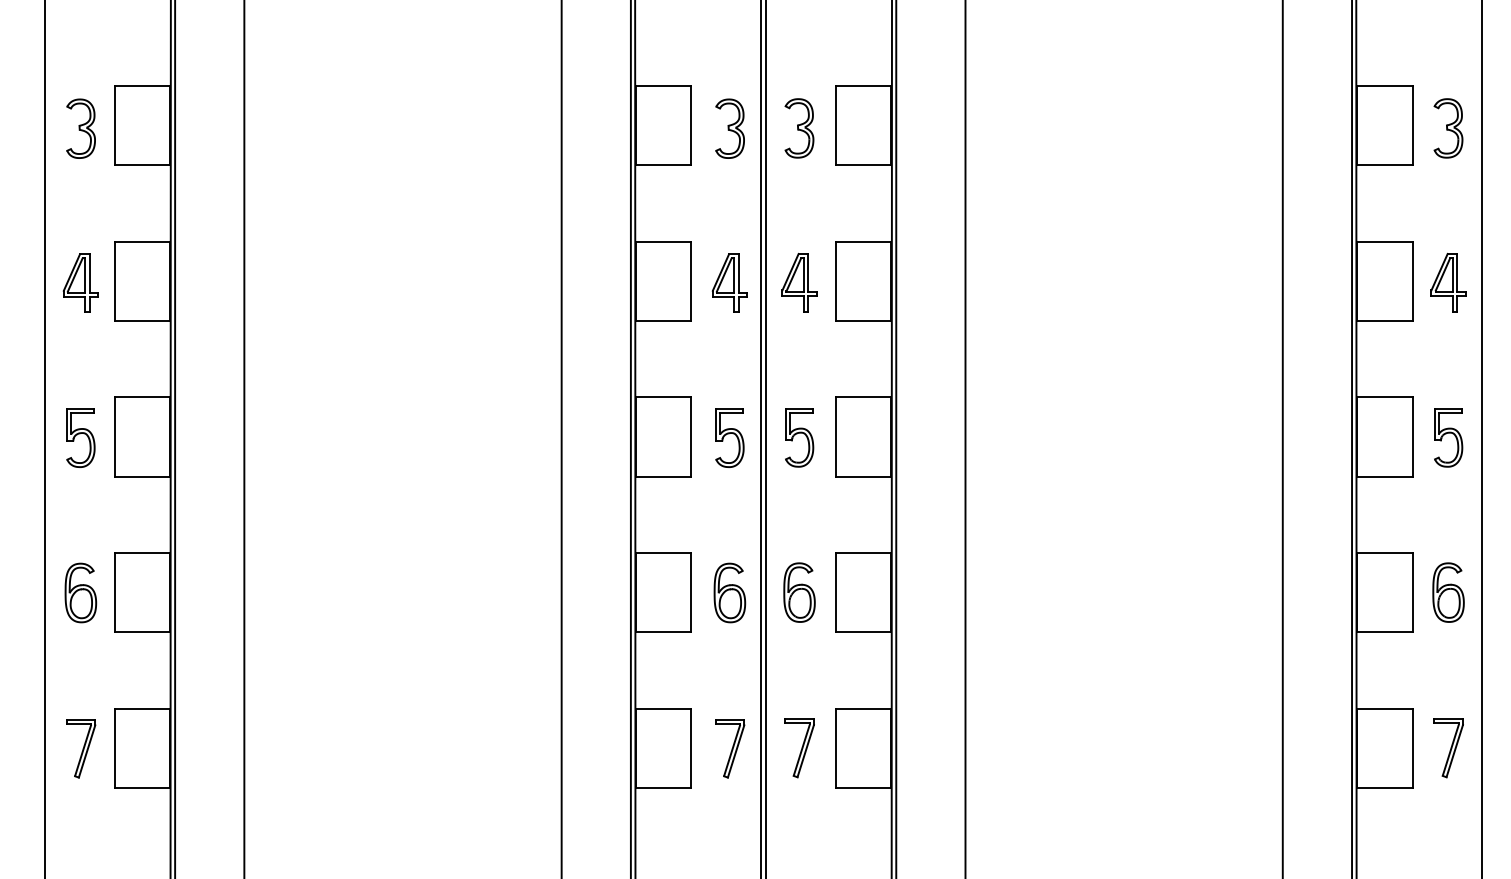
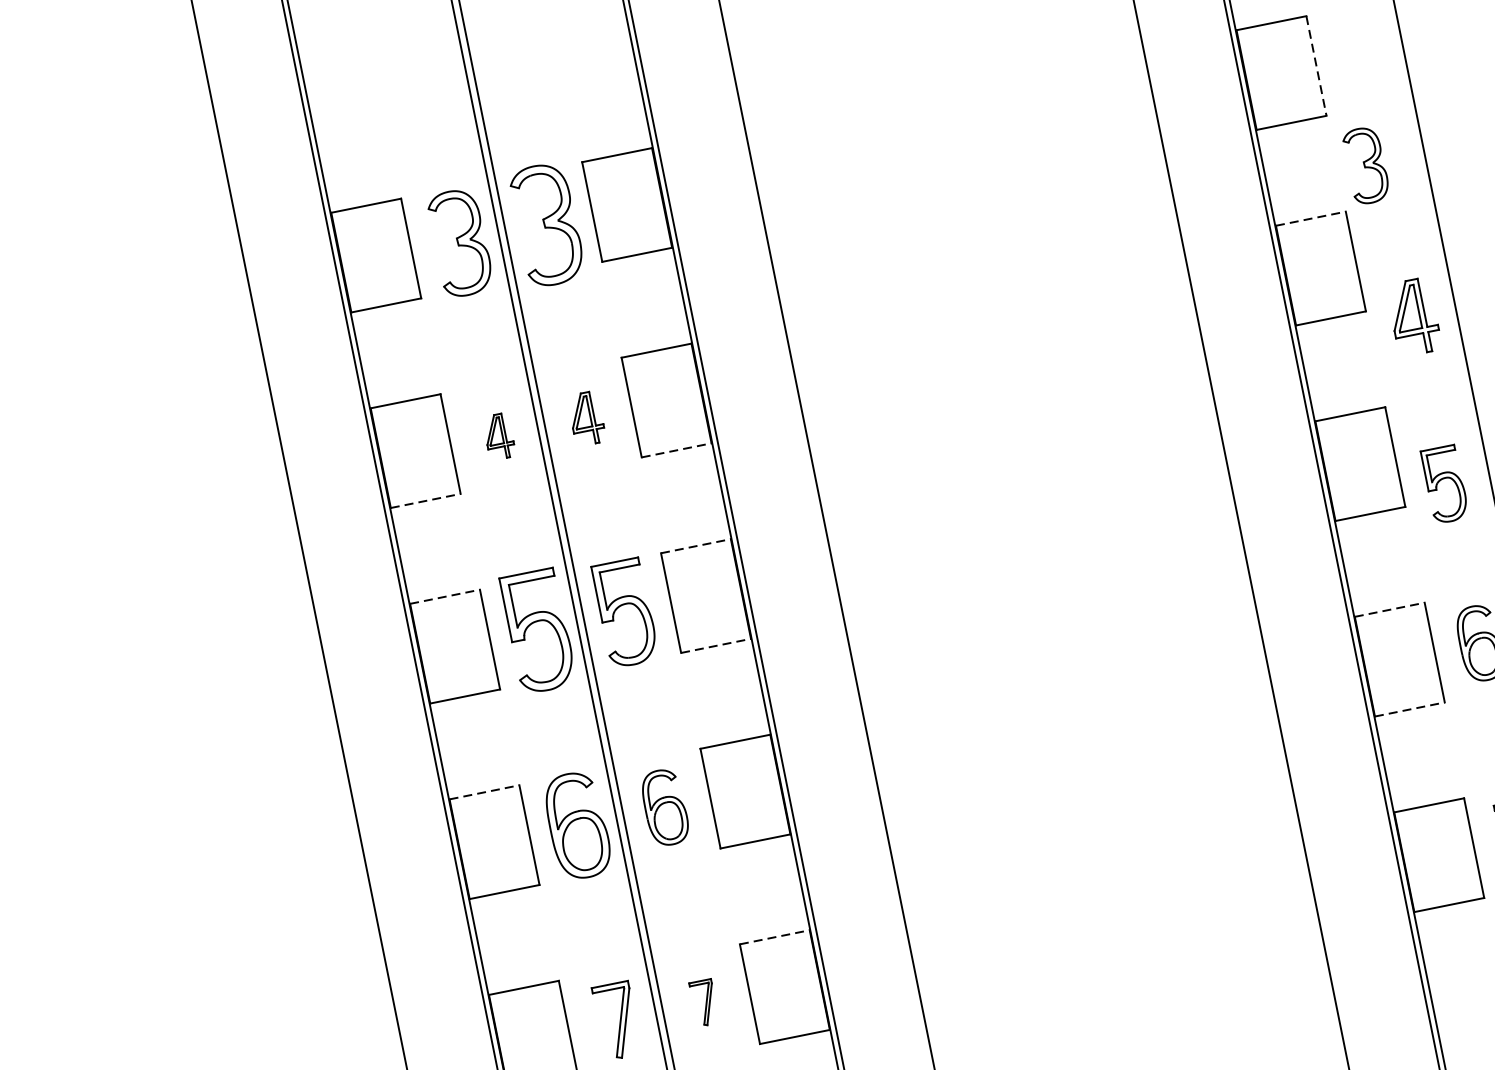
line: (1412, 125) -> (1316, 66), solid -> dashed
part: (729, 128) -> (459, 242), size x1.4
part: (799, 128) -> (547, 224), size x1.6
part: (1448, 128) -> (1366, 165), moved
line: (1384, 241) -> (1310, 218), solid -> dashed
part: (729, 282) -> (498, 436), size x0.6
part: (799, 282) -> (586, 418), size x0.7
part: (1448, 282) -> (1413, 316), moved
line: (663, 320) -> (425, 500), solid -> dashed
line: (863, 320) -> (676, 449), solid -> dashed
line: (663, 397) -> (444, 597), solid -> dashed
line: (863, 397) -> (696, 546), solid -> dashed
part: (729, 437) -> (537, 630), size x1.6
part: (799, 437) -> (625, 612), size x1.4
part: (1448, 437) -> (1445, 484), moved
line: (863, 476) -> (716, 645), solid -> dashed
line: (663, 553) -> (484, 792), solid -> dashed
line: (1384, 553) -> (1389, 610), solid -> dashed
part: (729, 592) -> (577, 825), size x1.4
line: (1384, 632) -> (1409, 709), solid -> dashed
line: (863, 708) -> (774, 936), solid -> dashed
part: (799, 748) -> (704, 1003), size x0.6

